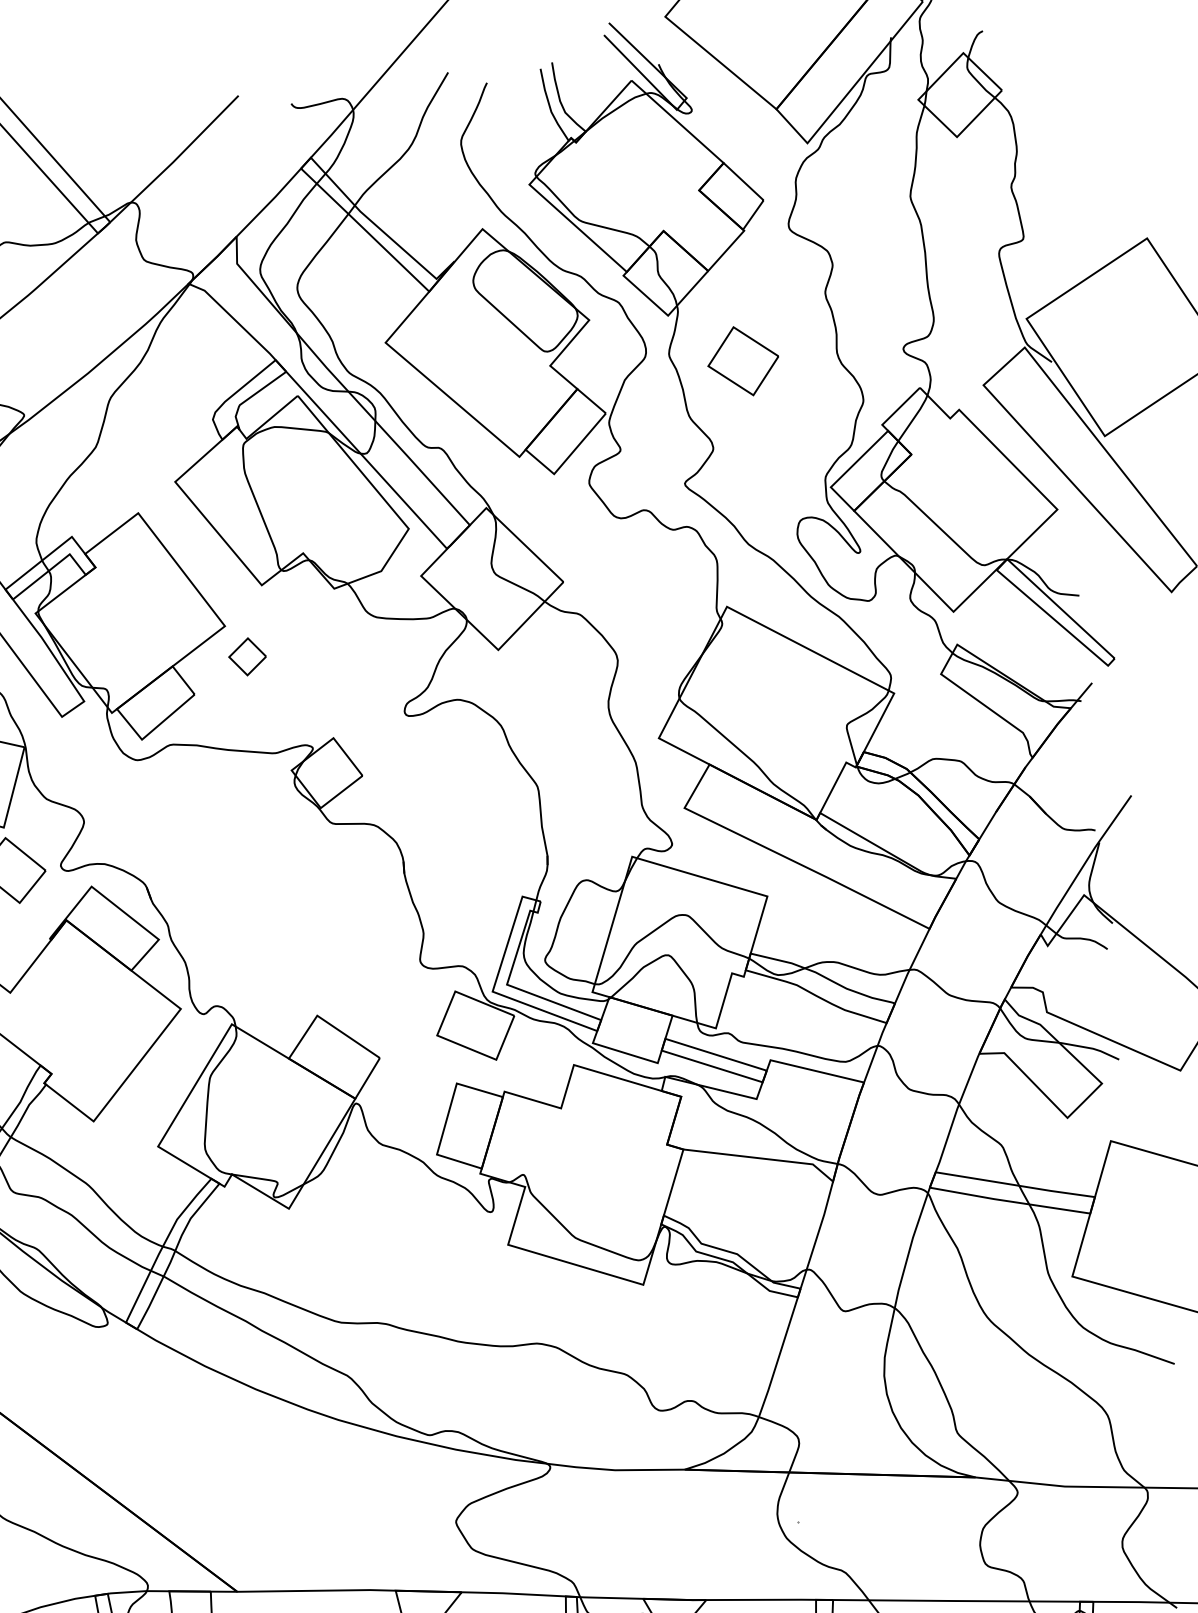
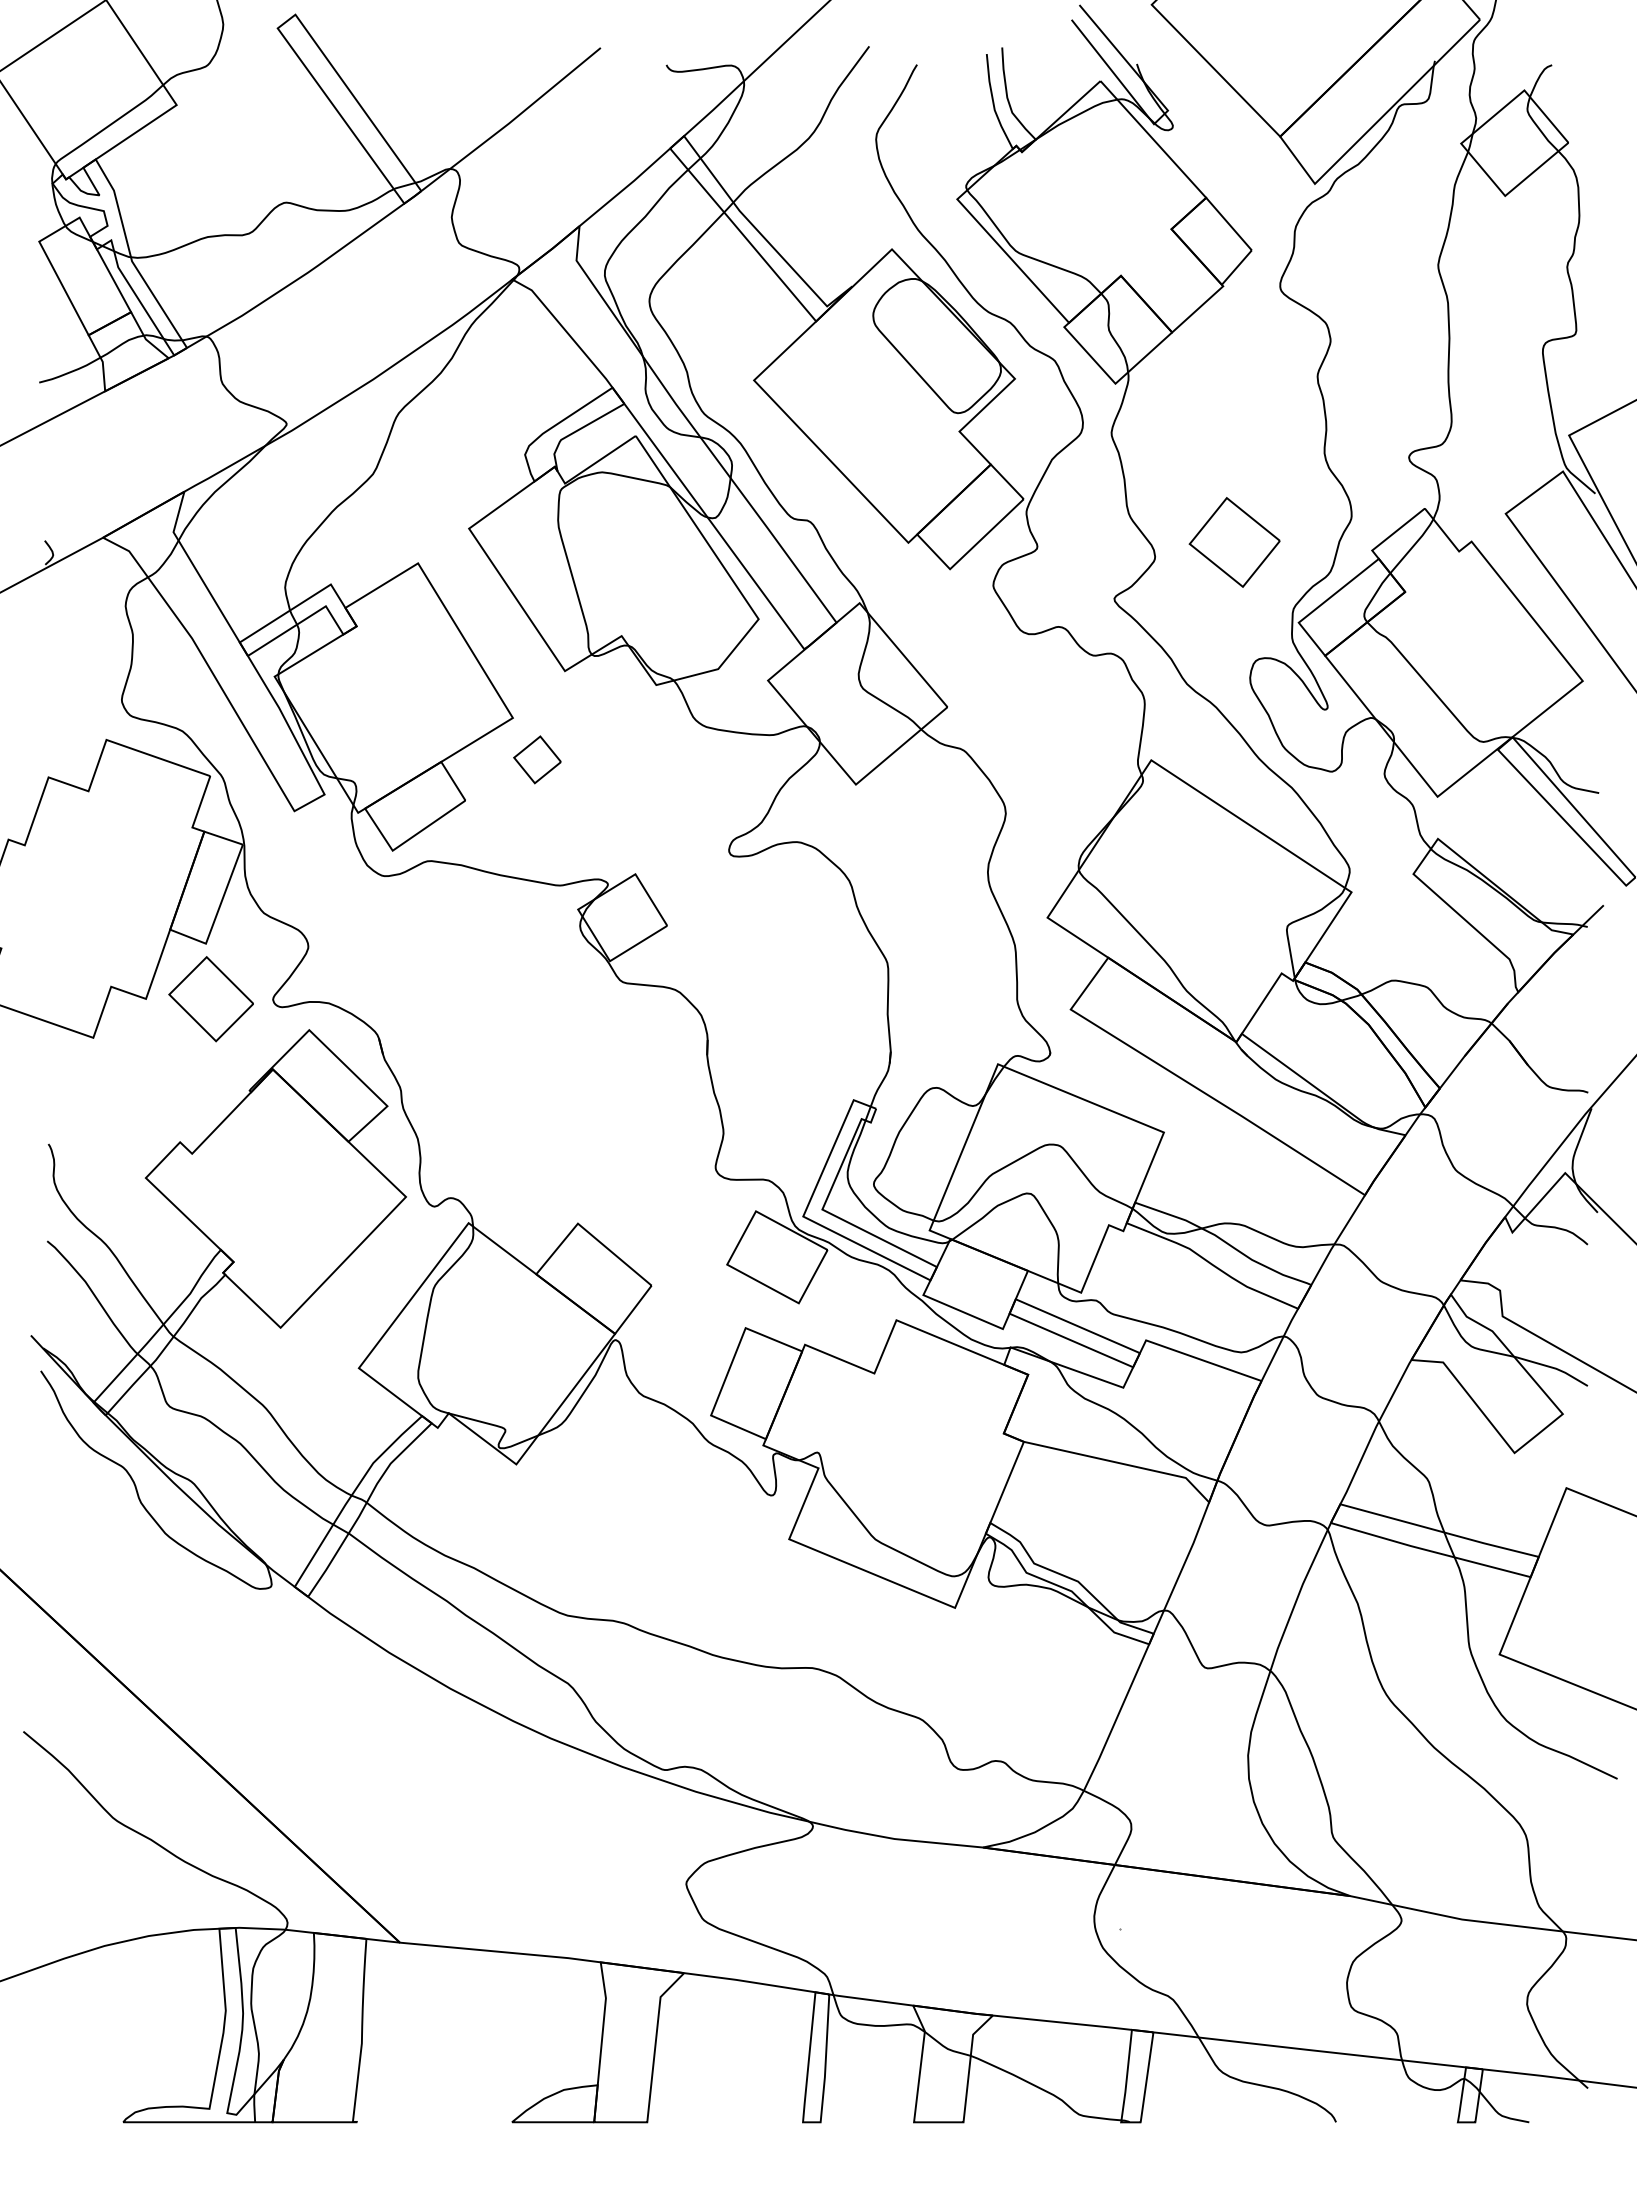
part: (743, 361) -> (1234, 542), moved

